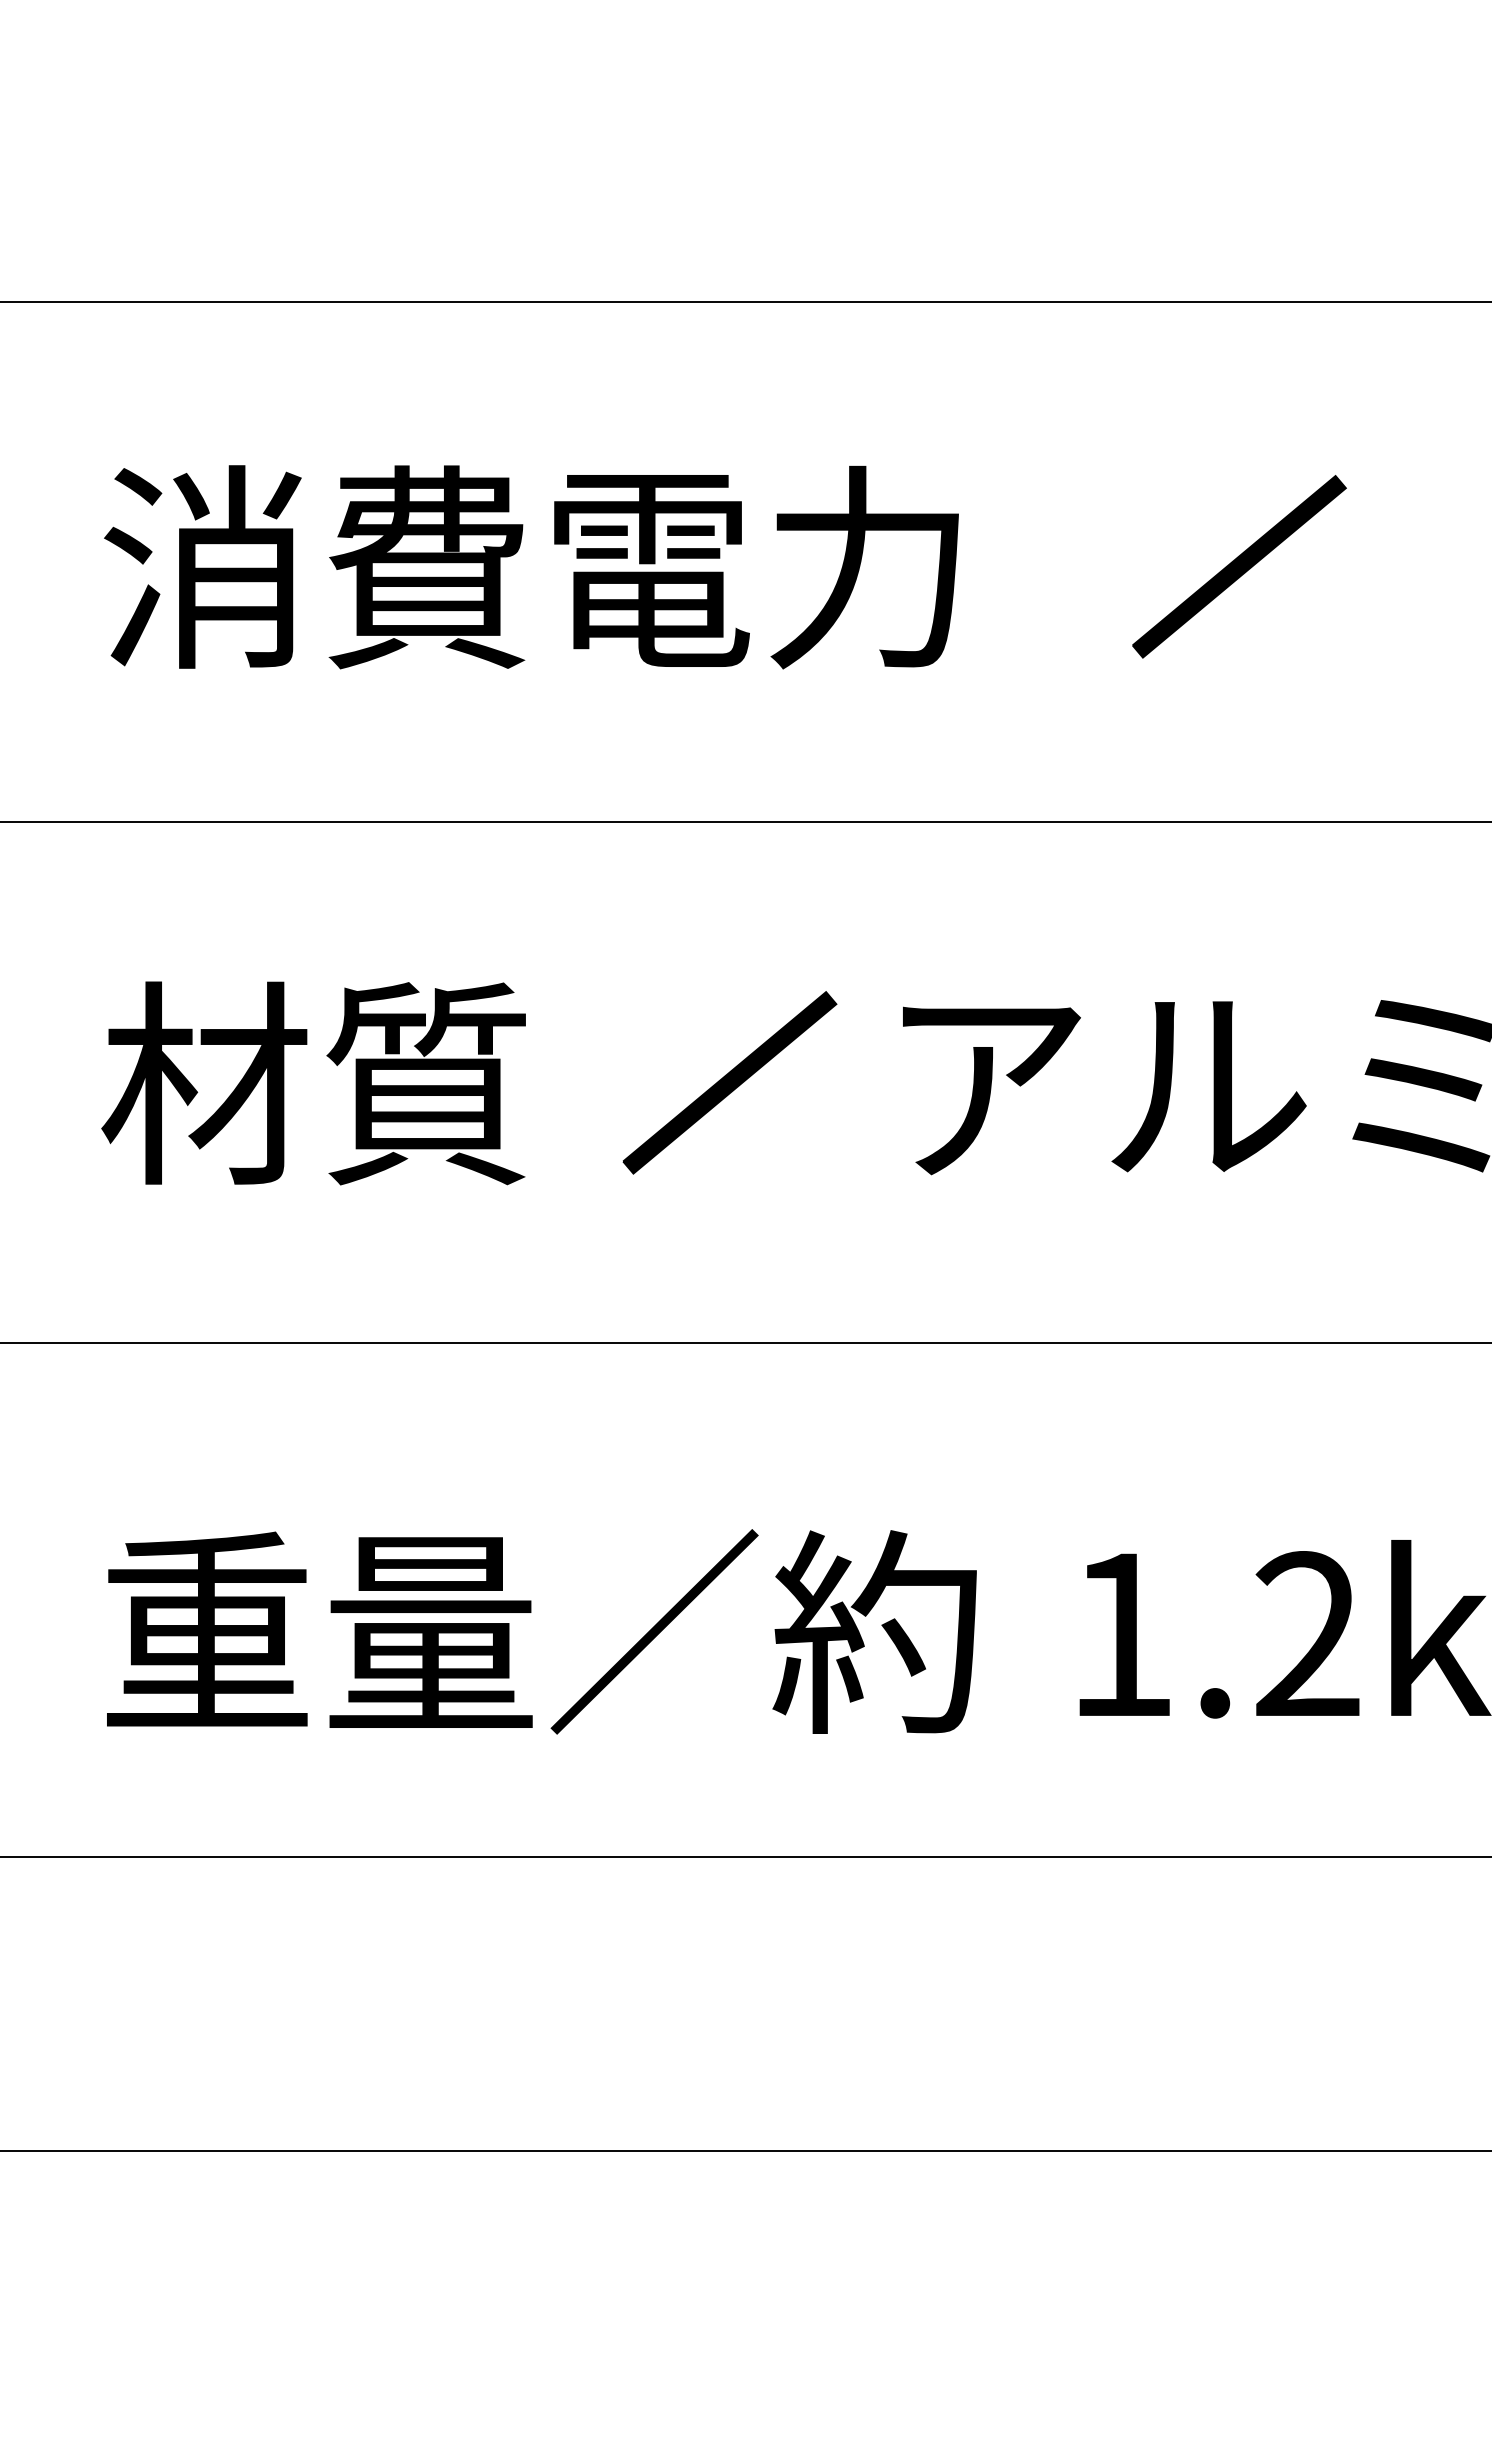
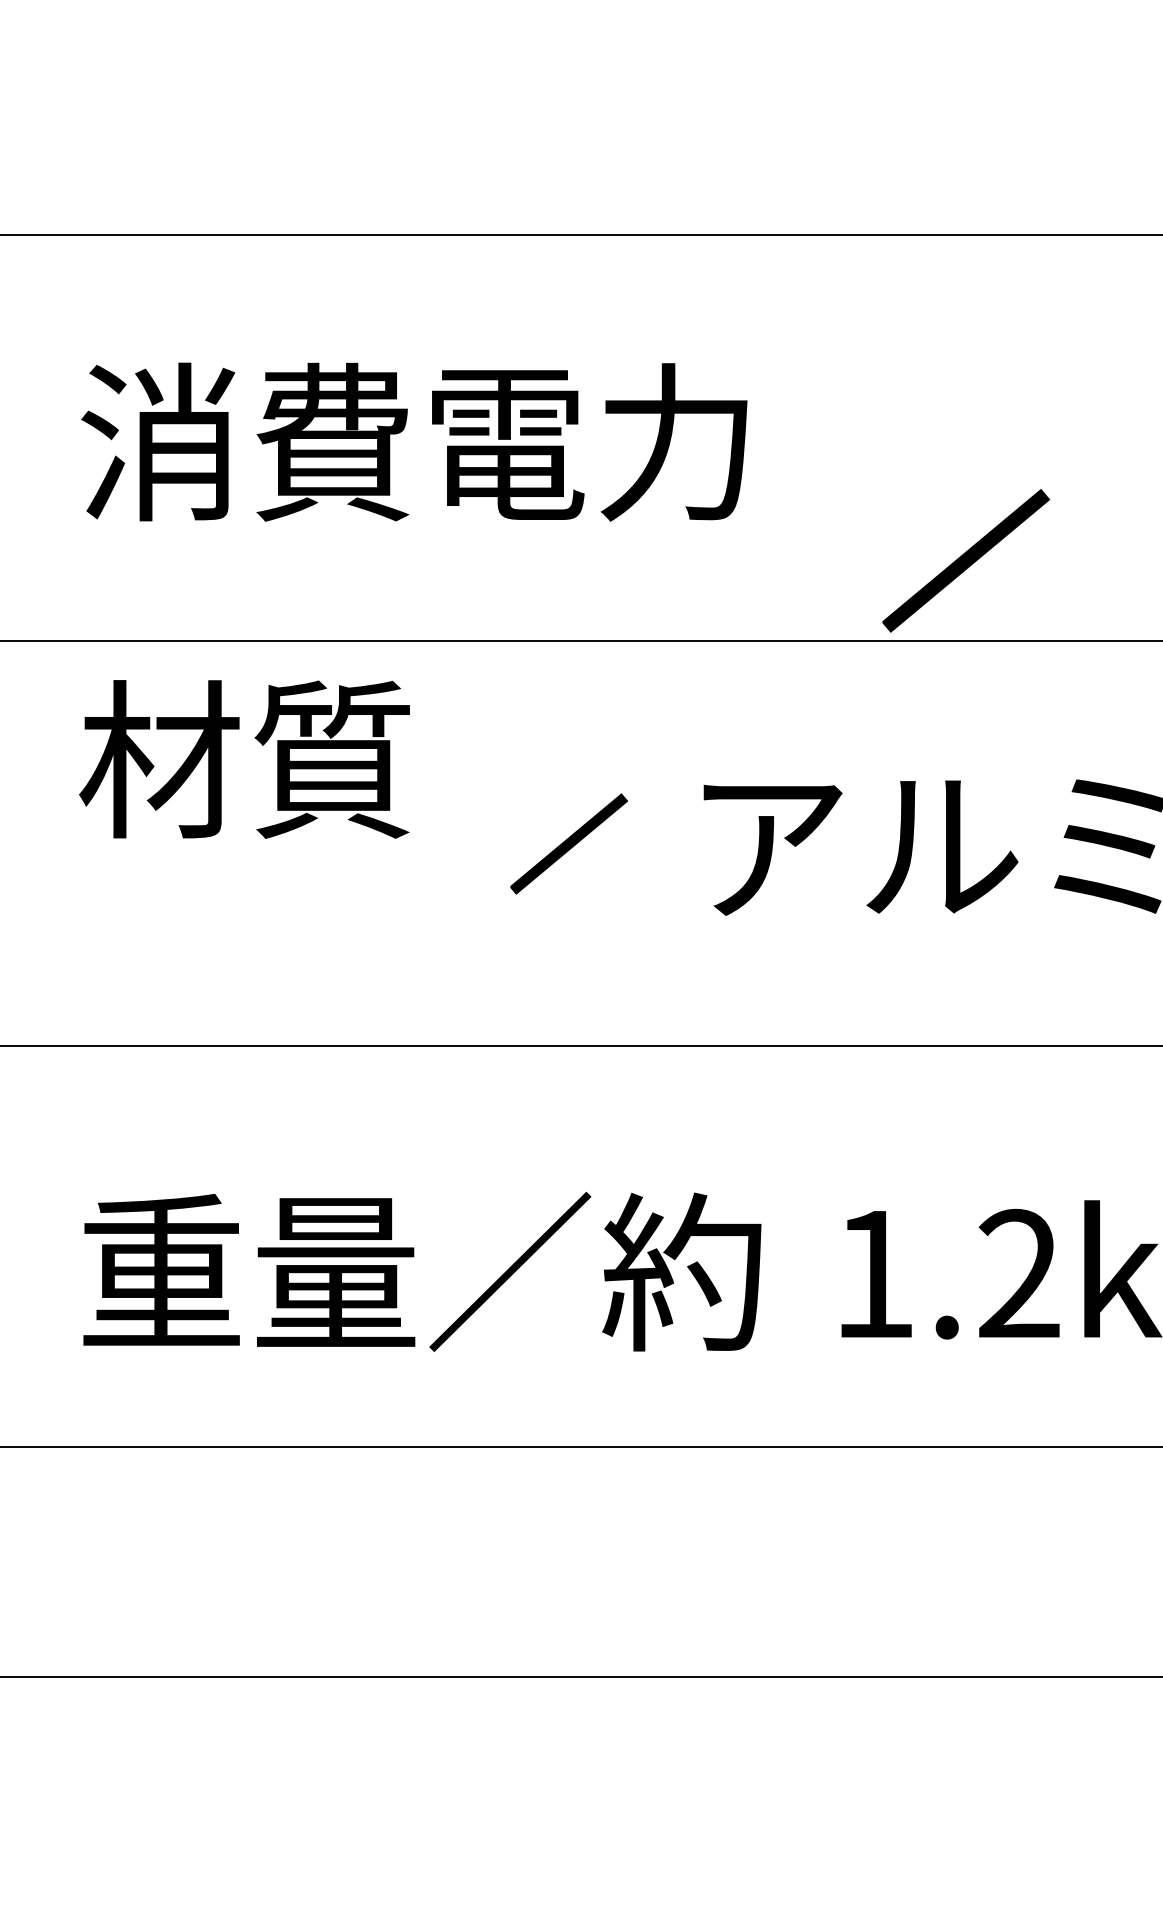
part: (1239, 566) -> (966, 560), moved
part: (729, 1082) -> (568, 843), size x0.7
text: (313, 1083) -> (244, 759), moved

